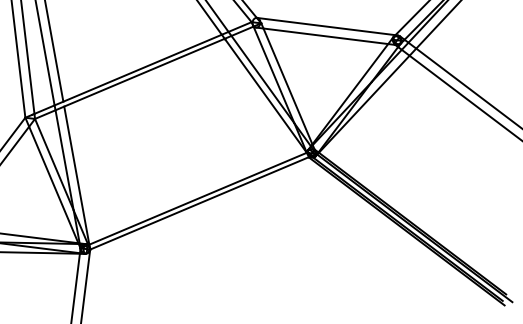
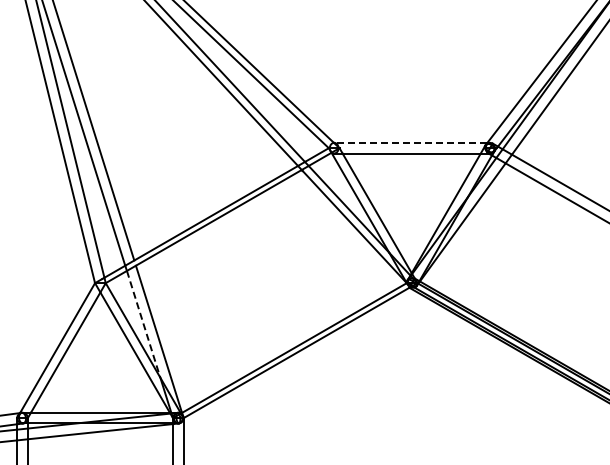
line: (326, 26) -> (410, 142), solid -> dashed
line: (64, 160) -> (143, 324), solid -> dashed

